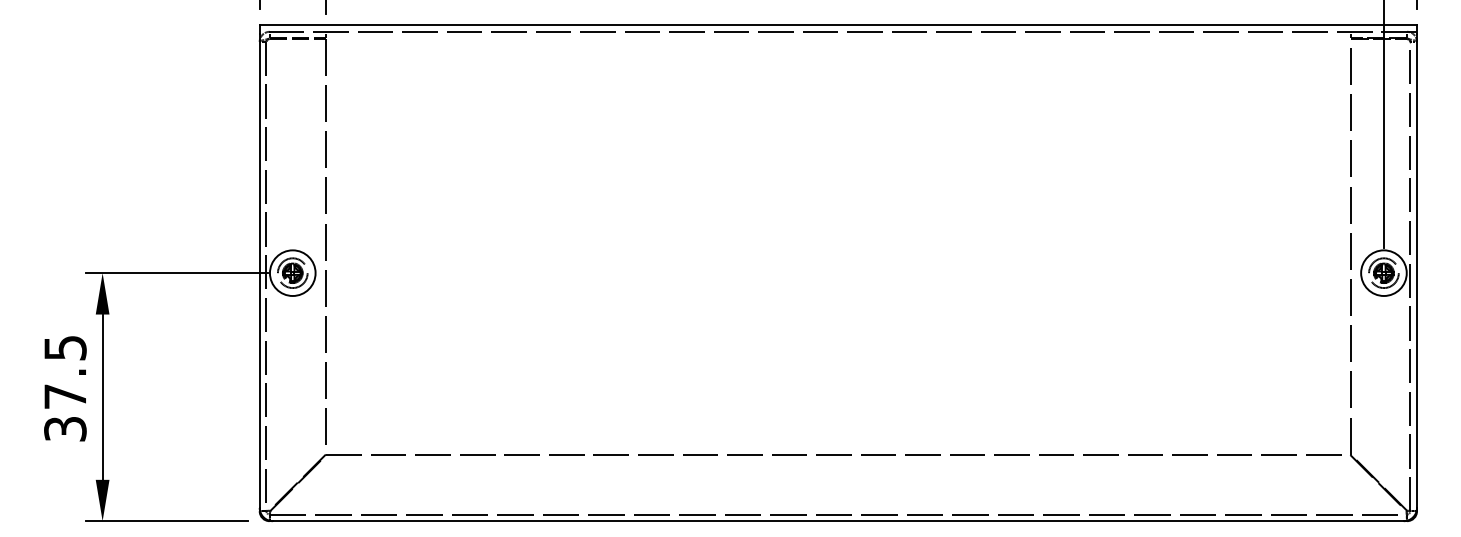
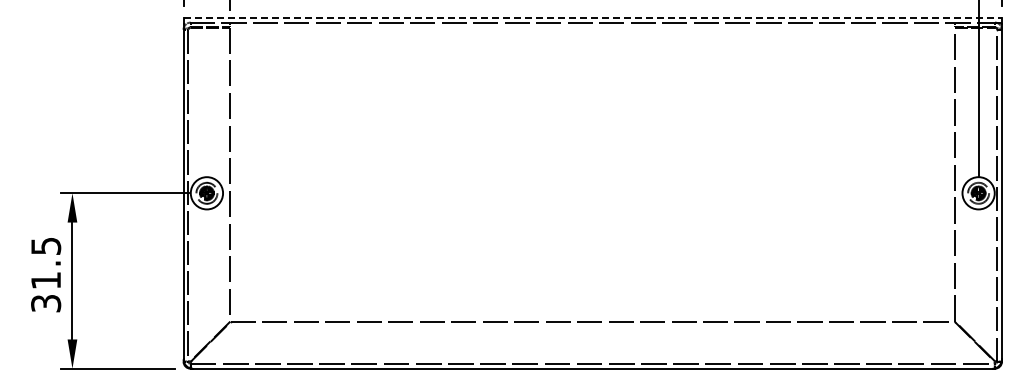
line: (839, 24) -> (593, 17), solid -> dashed
text: (64, 396) -> (45, 280), 37.5 -> 31.5

